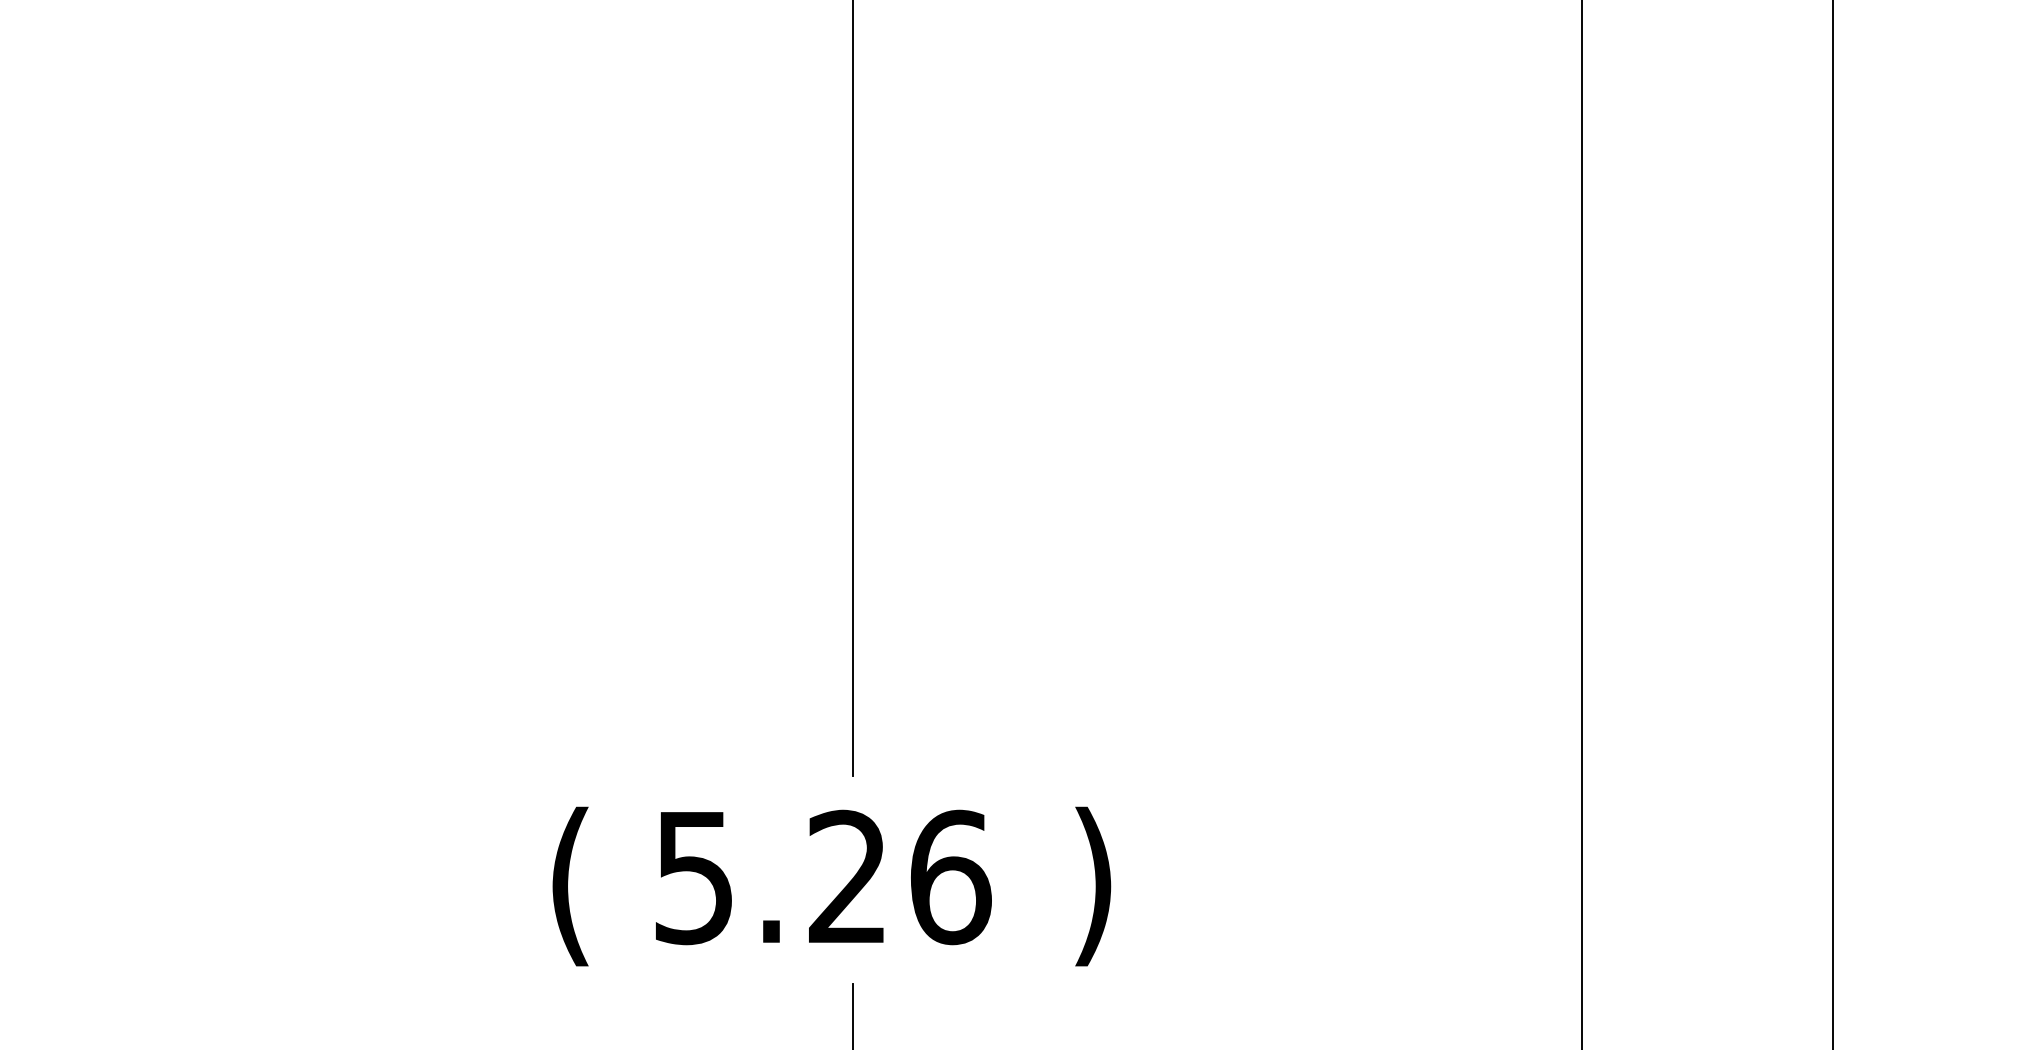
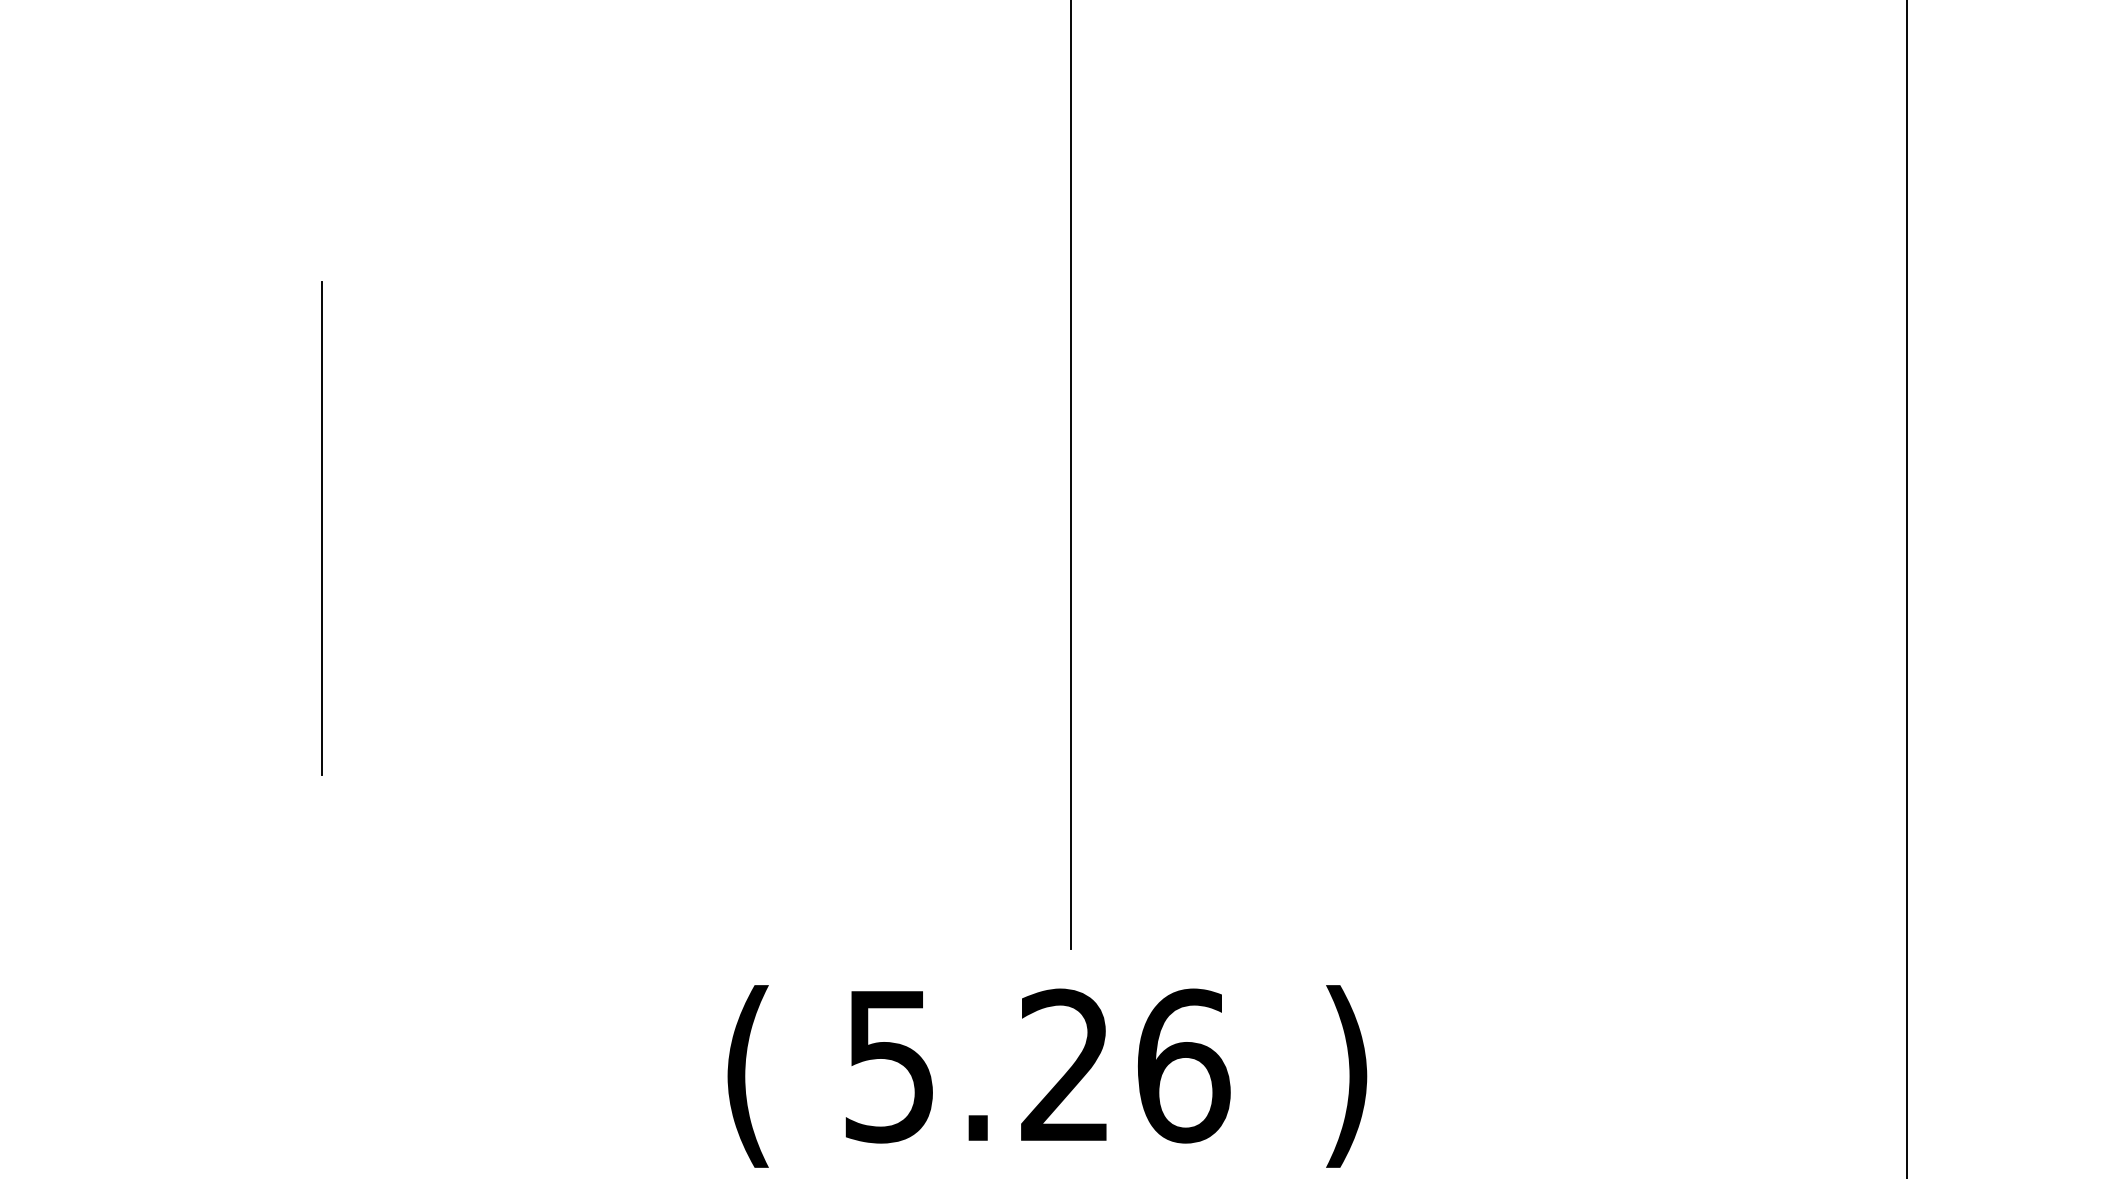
line: (197, 408) -> (320, 528), added

